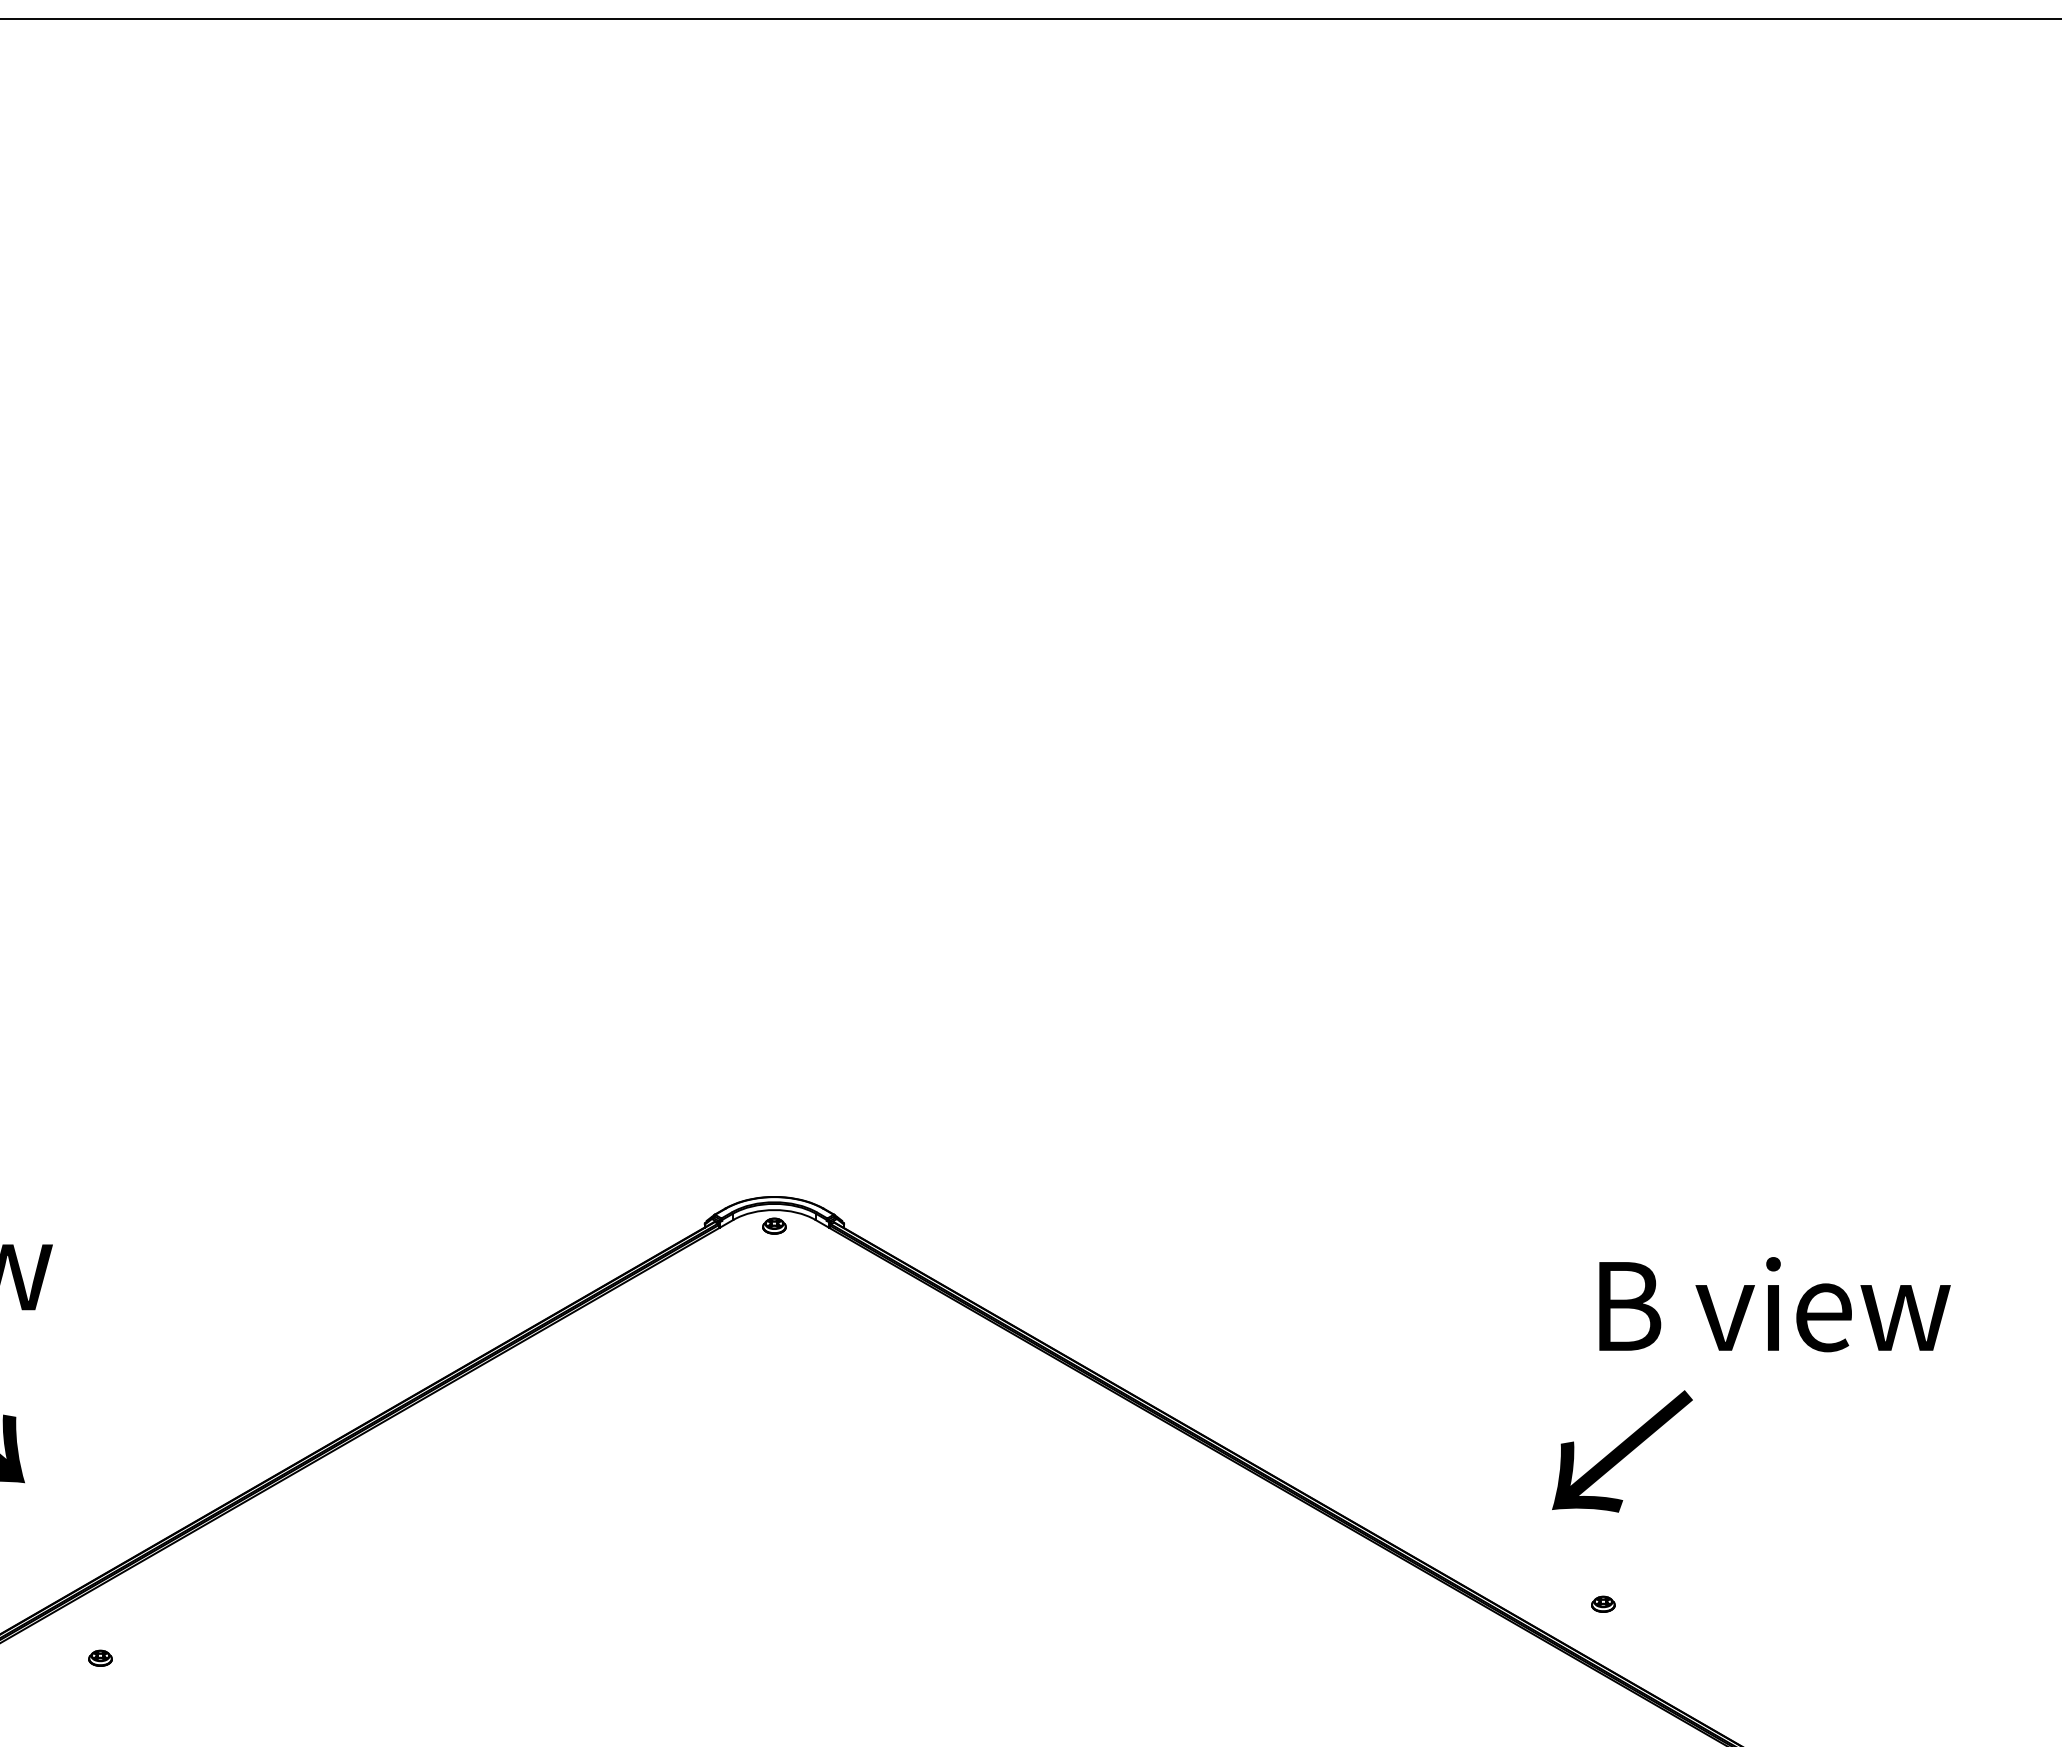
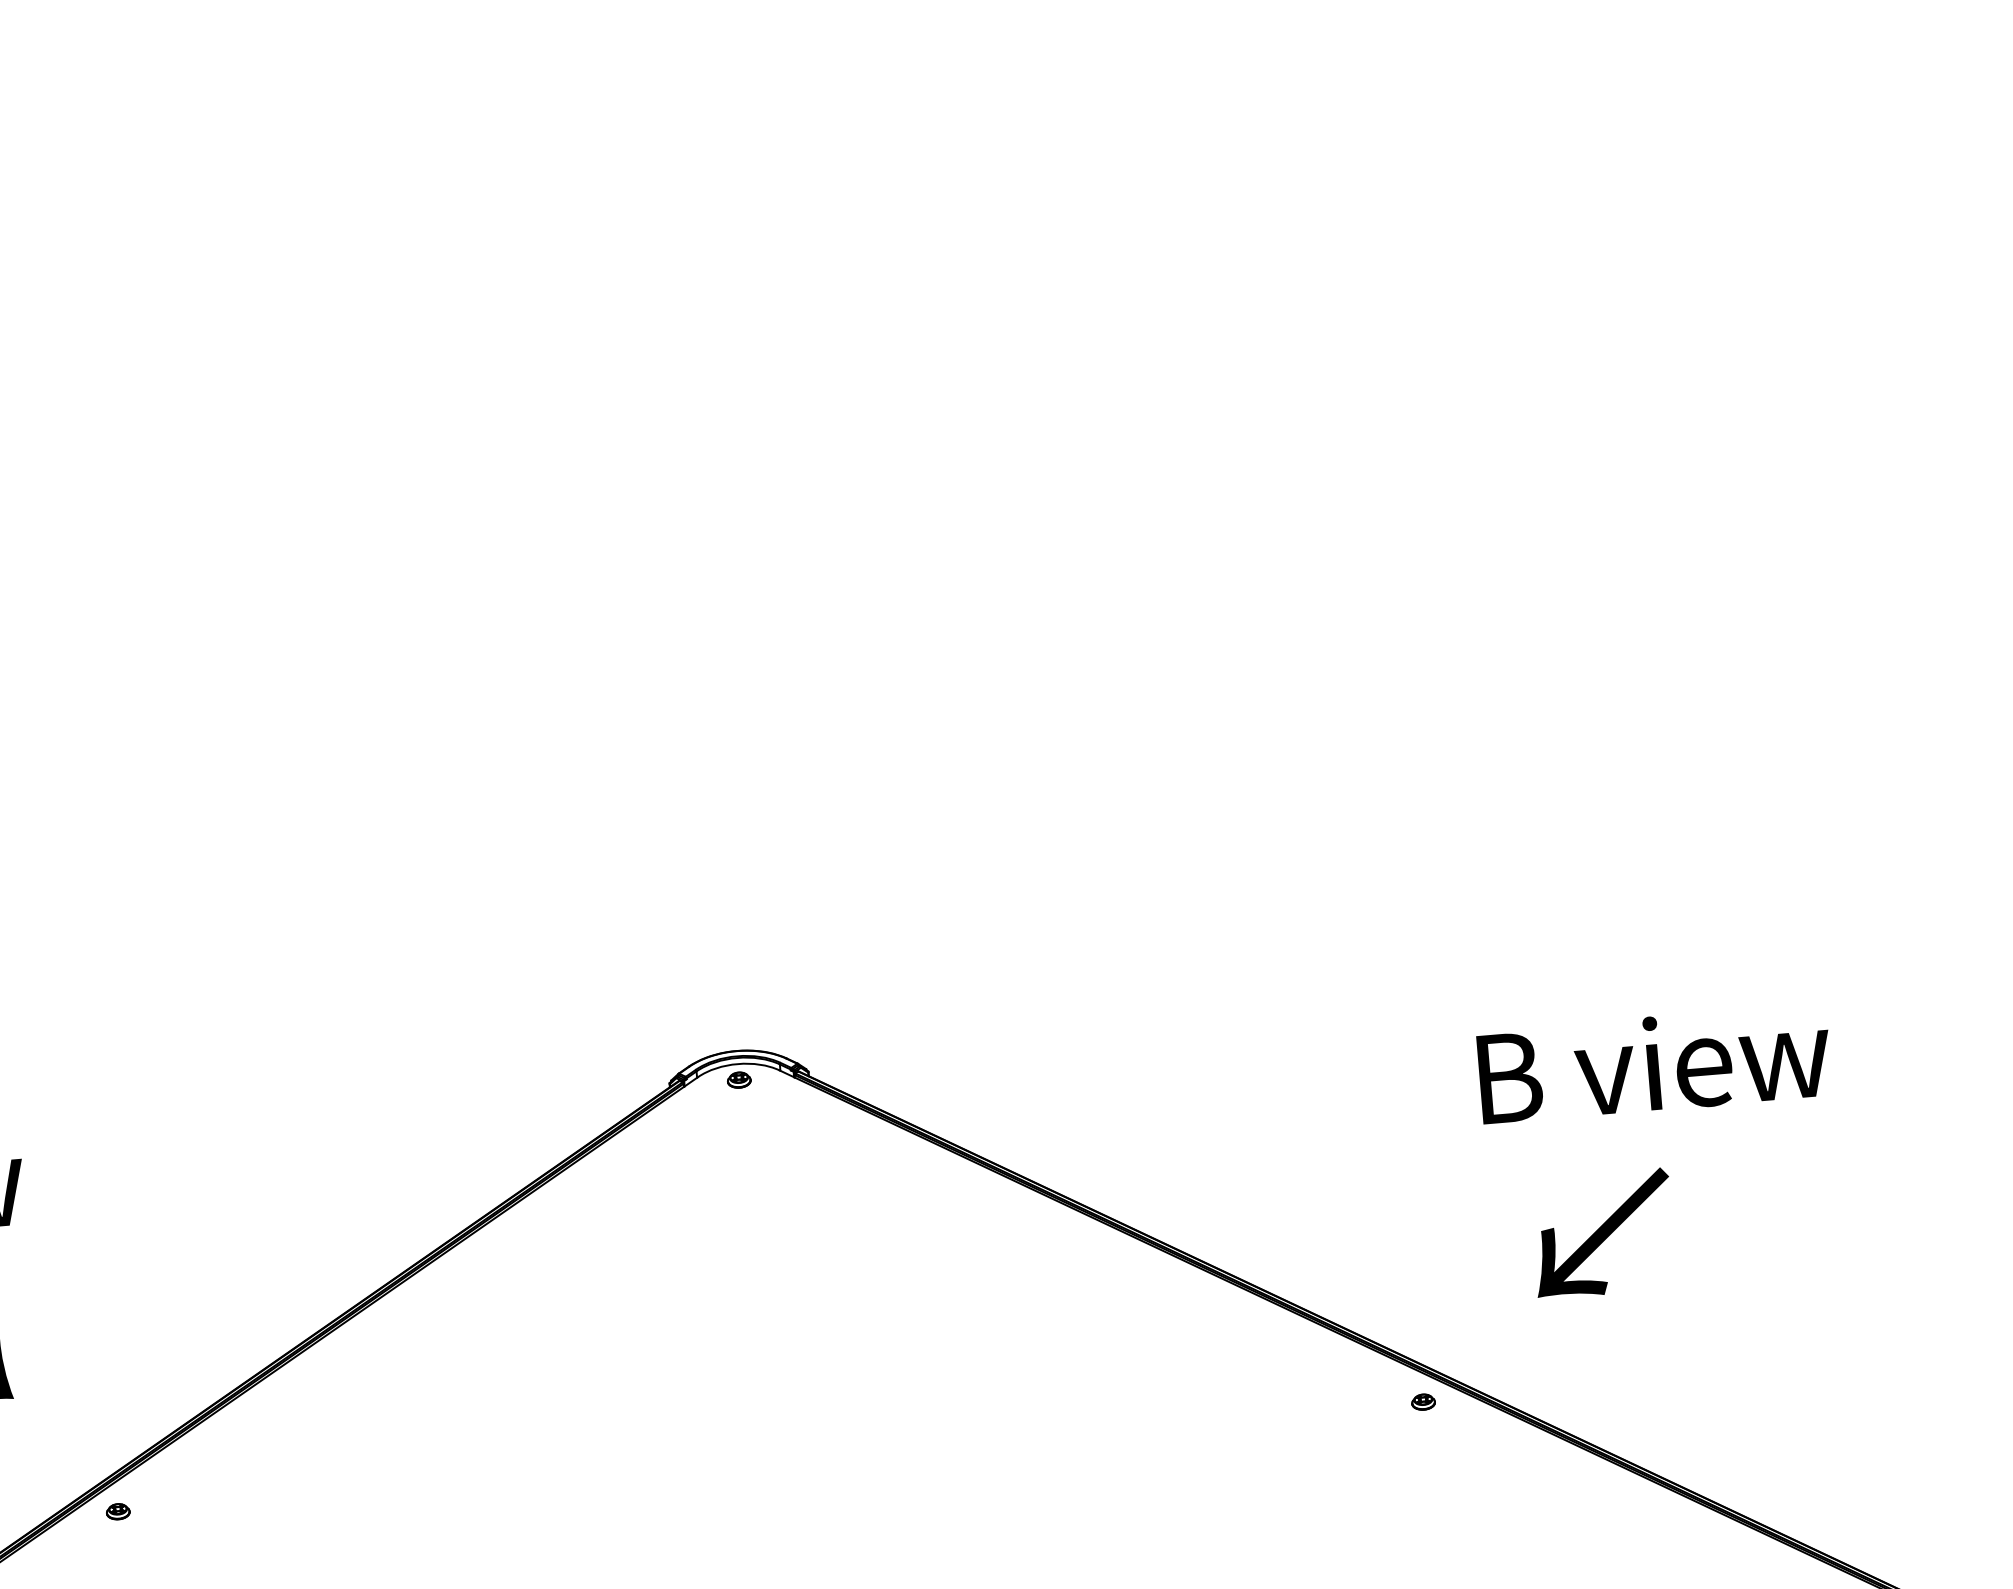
text: (1774, 1304) -> (1654, 1063), moved
part: (1603, 1603) -> (1423, 1401), moved
part: (100, 1657) -> (118, 1510), moved

